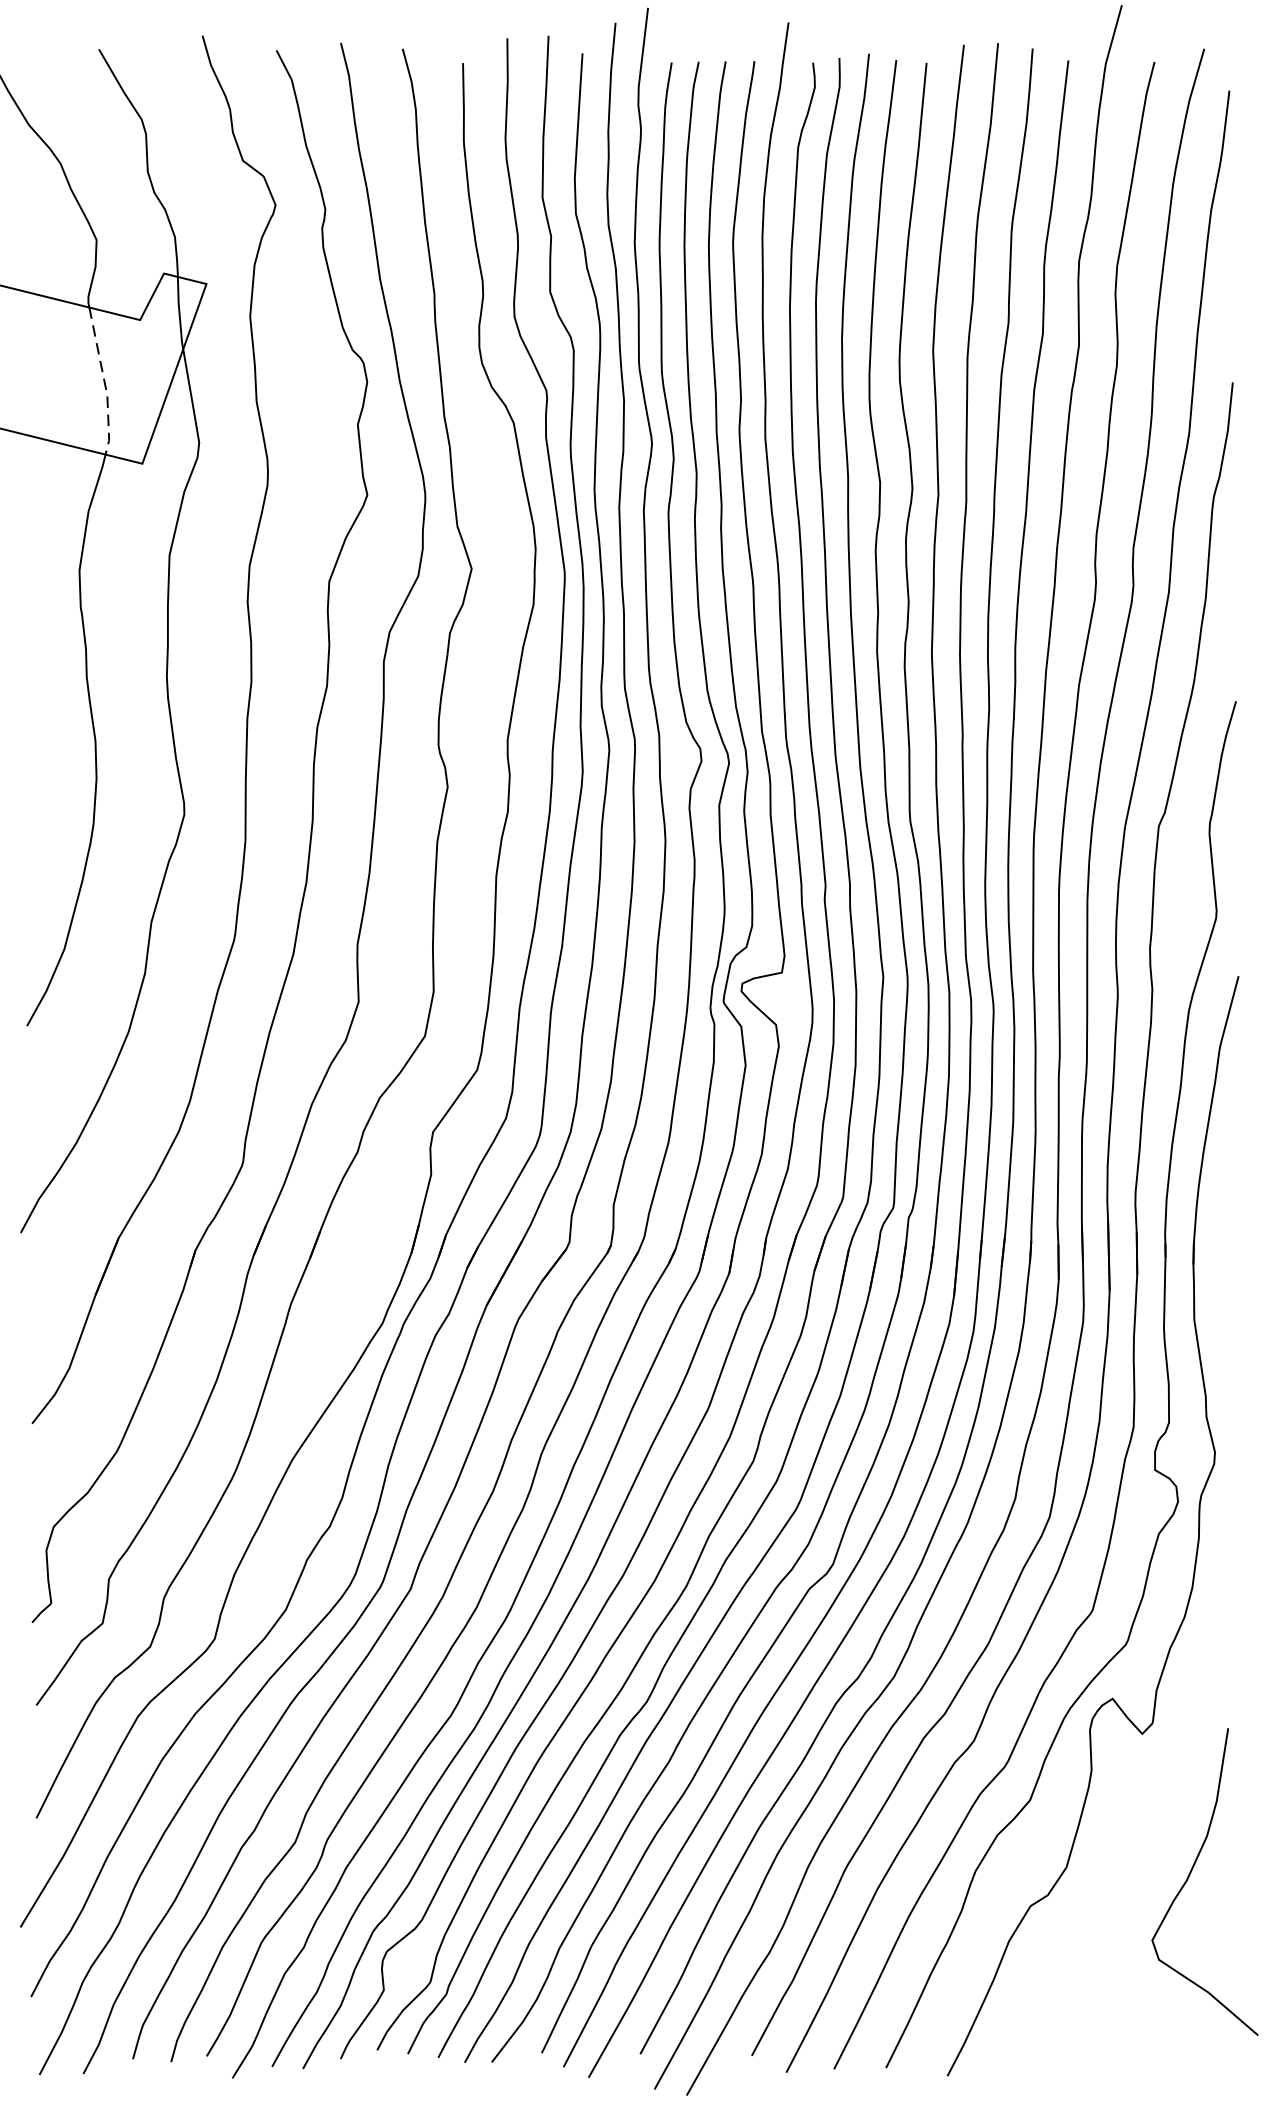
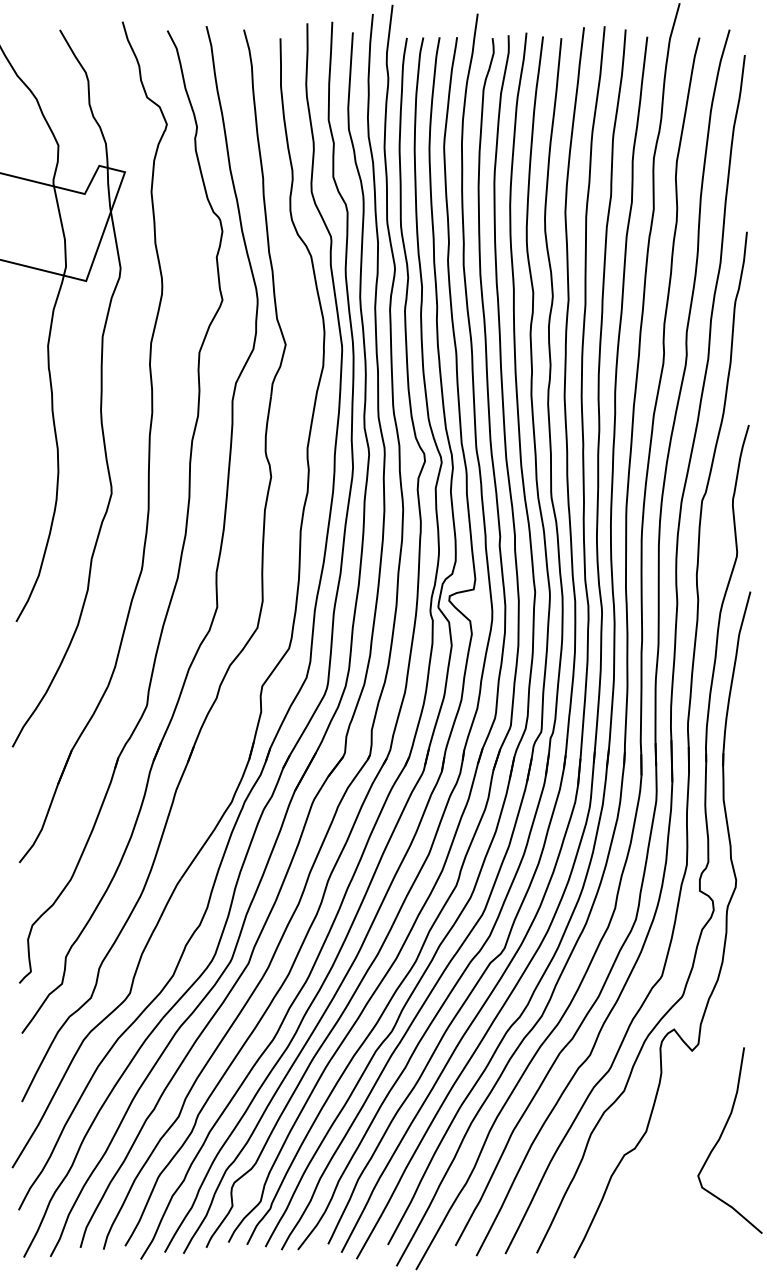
line: (104, 383) -> (63, 232), dashed -> solid

